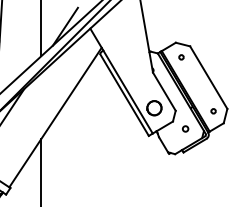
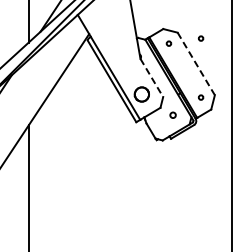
circle: (213, 52) -> (200, 38), added
line: (209, 78) -> (196, 64), solid -> dashed
line: (165, 92) -> (152, 78), solid -> dashed

